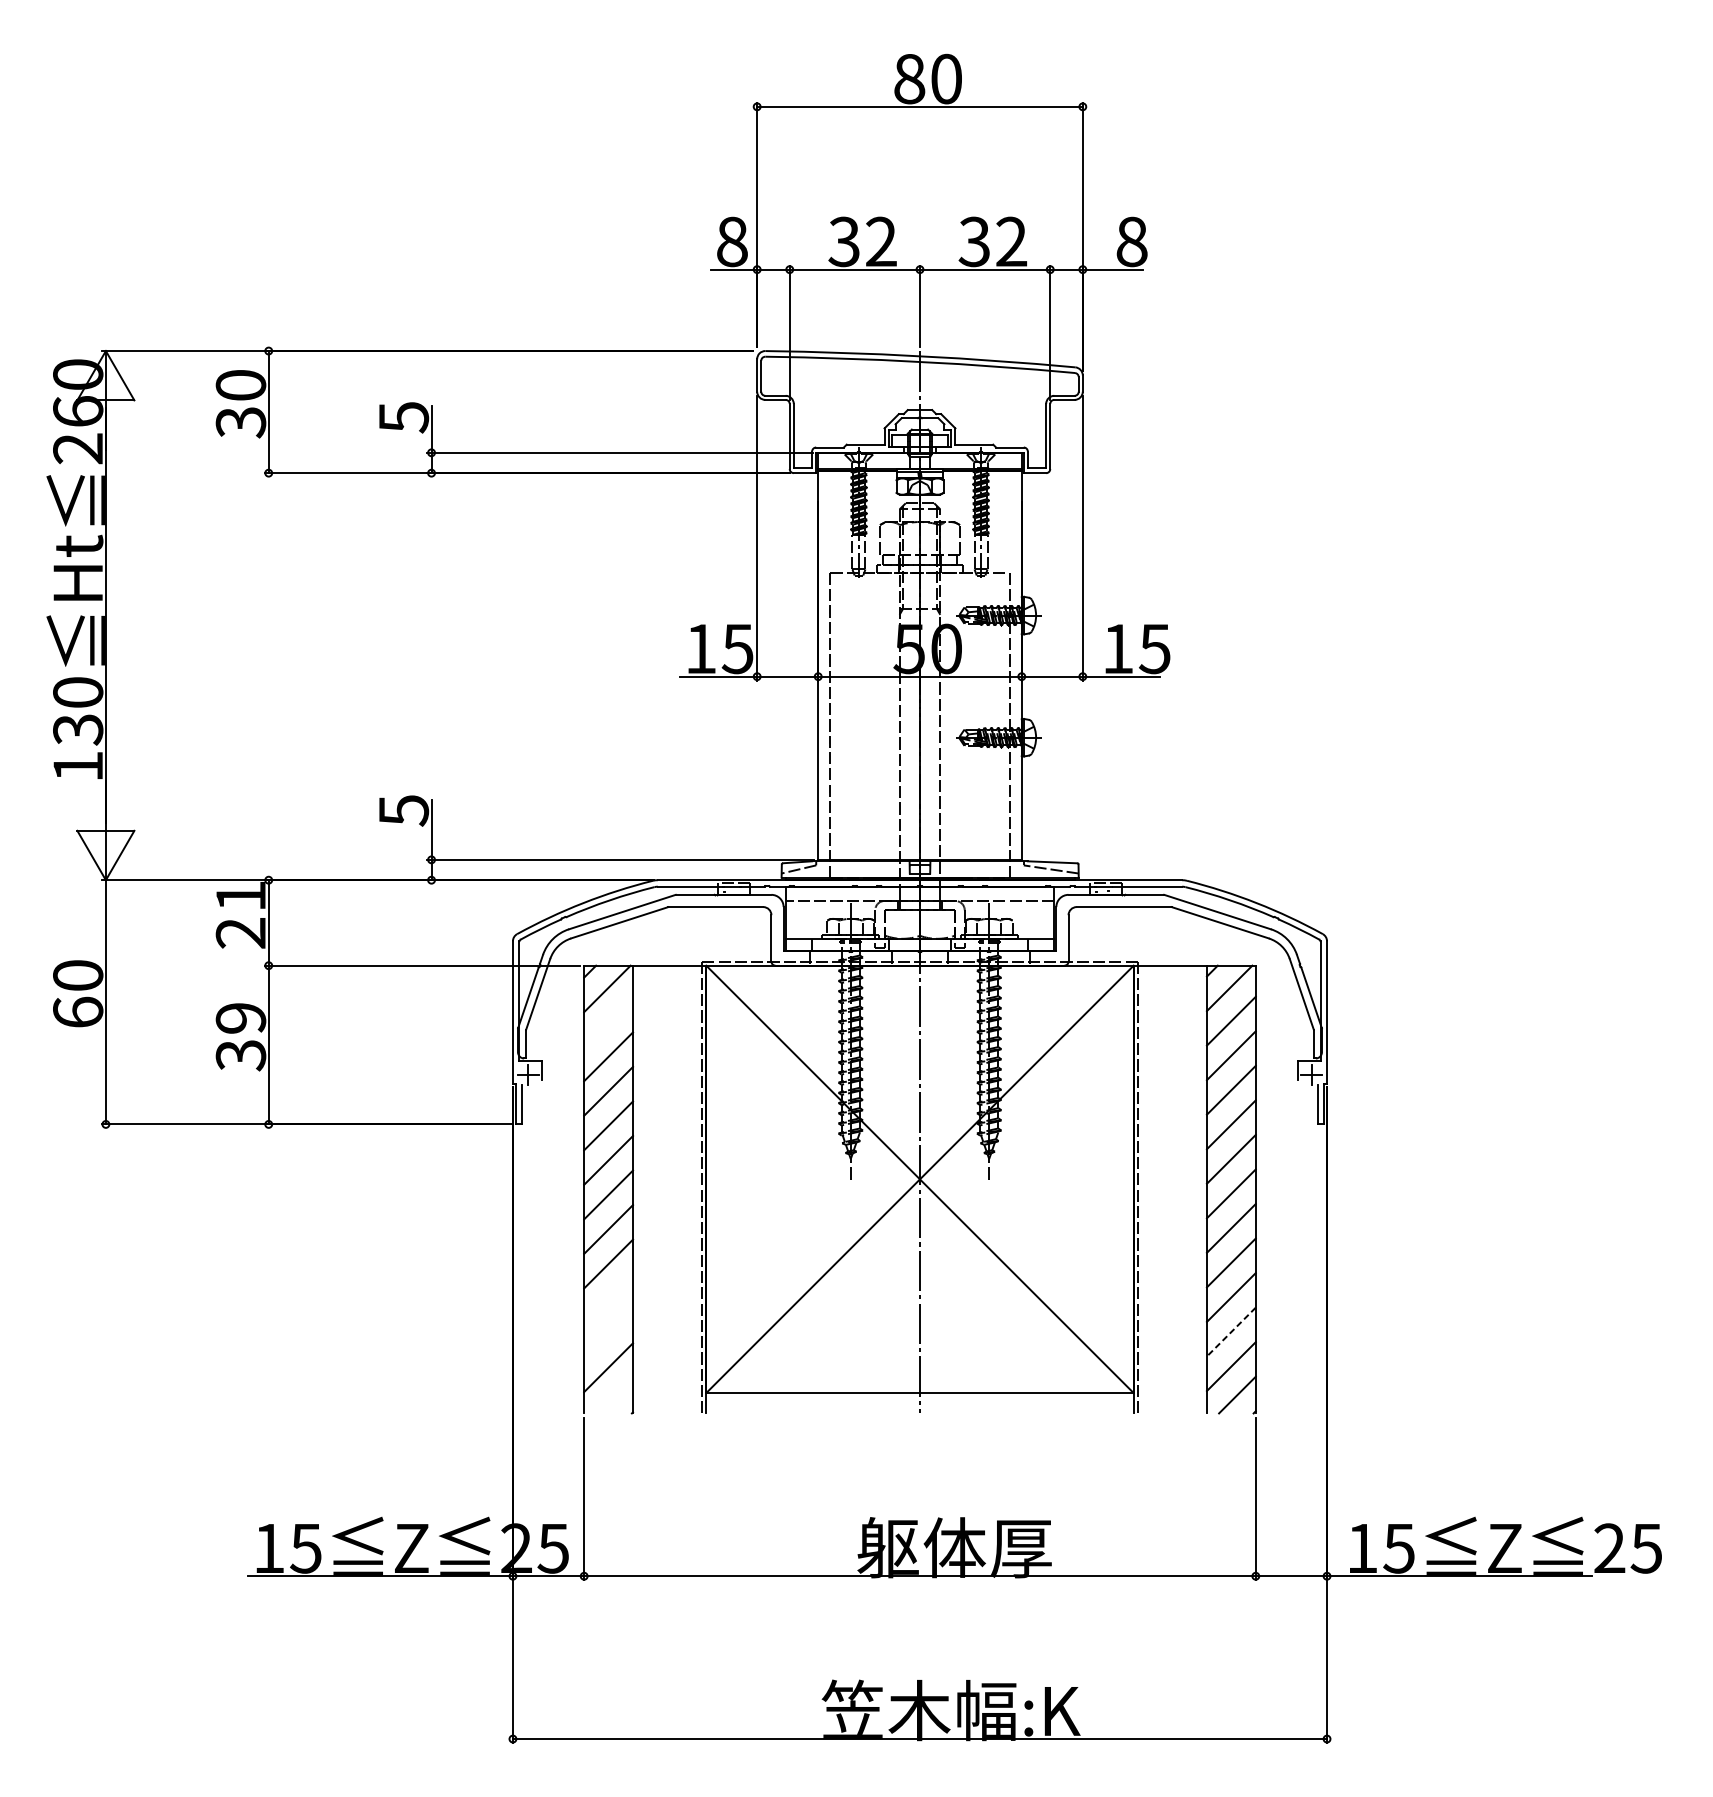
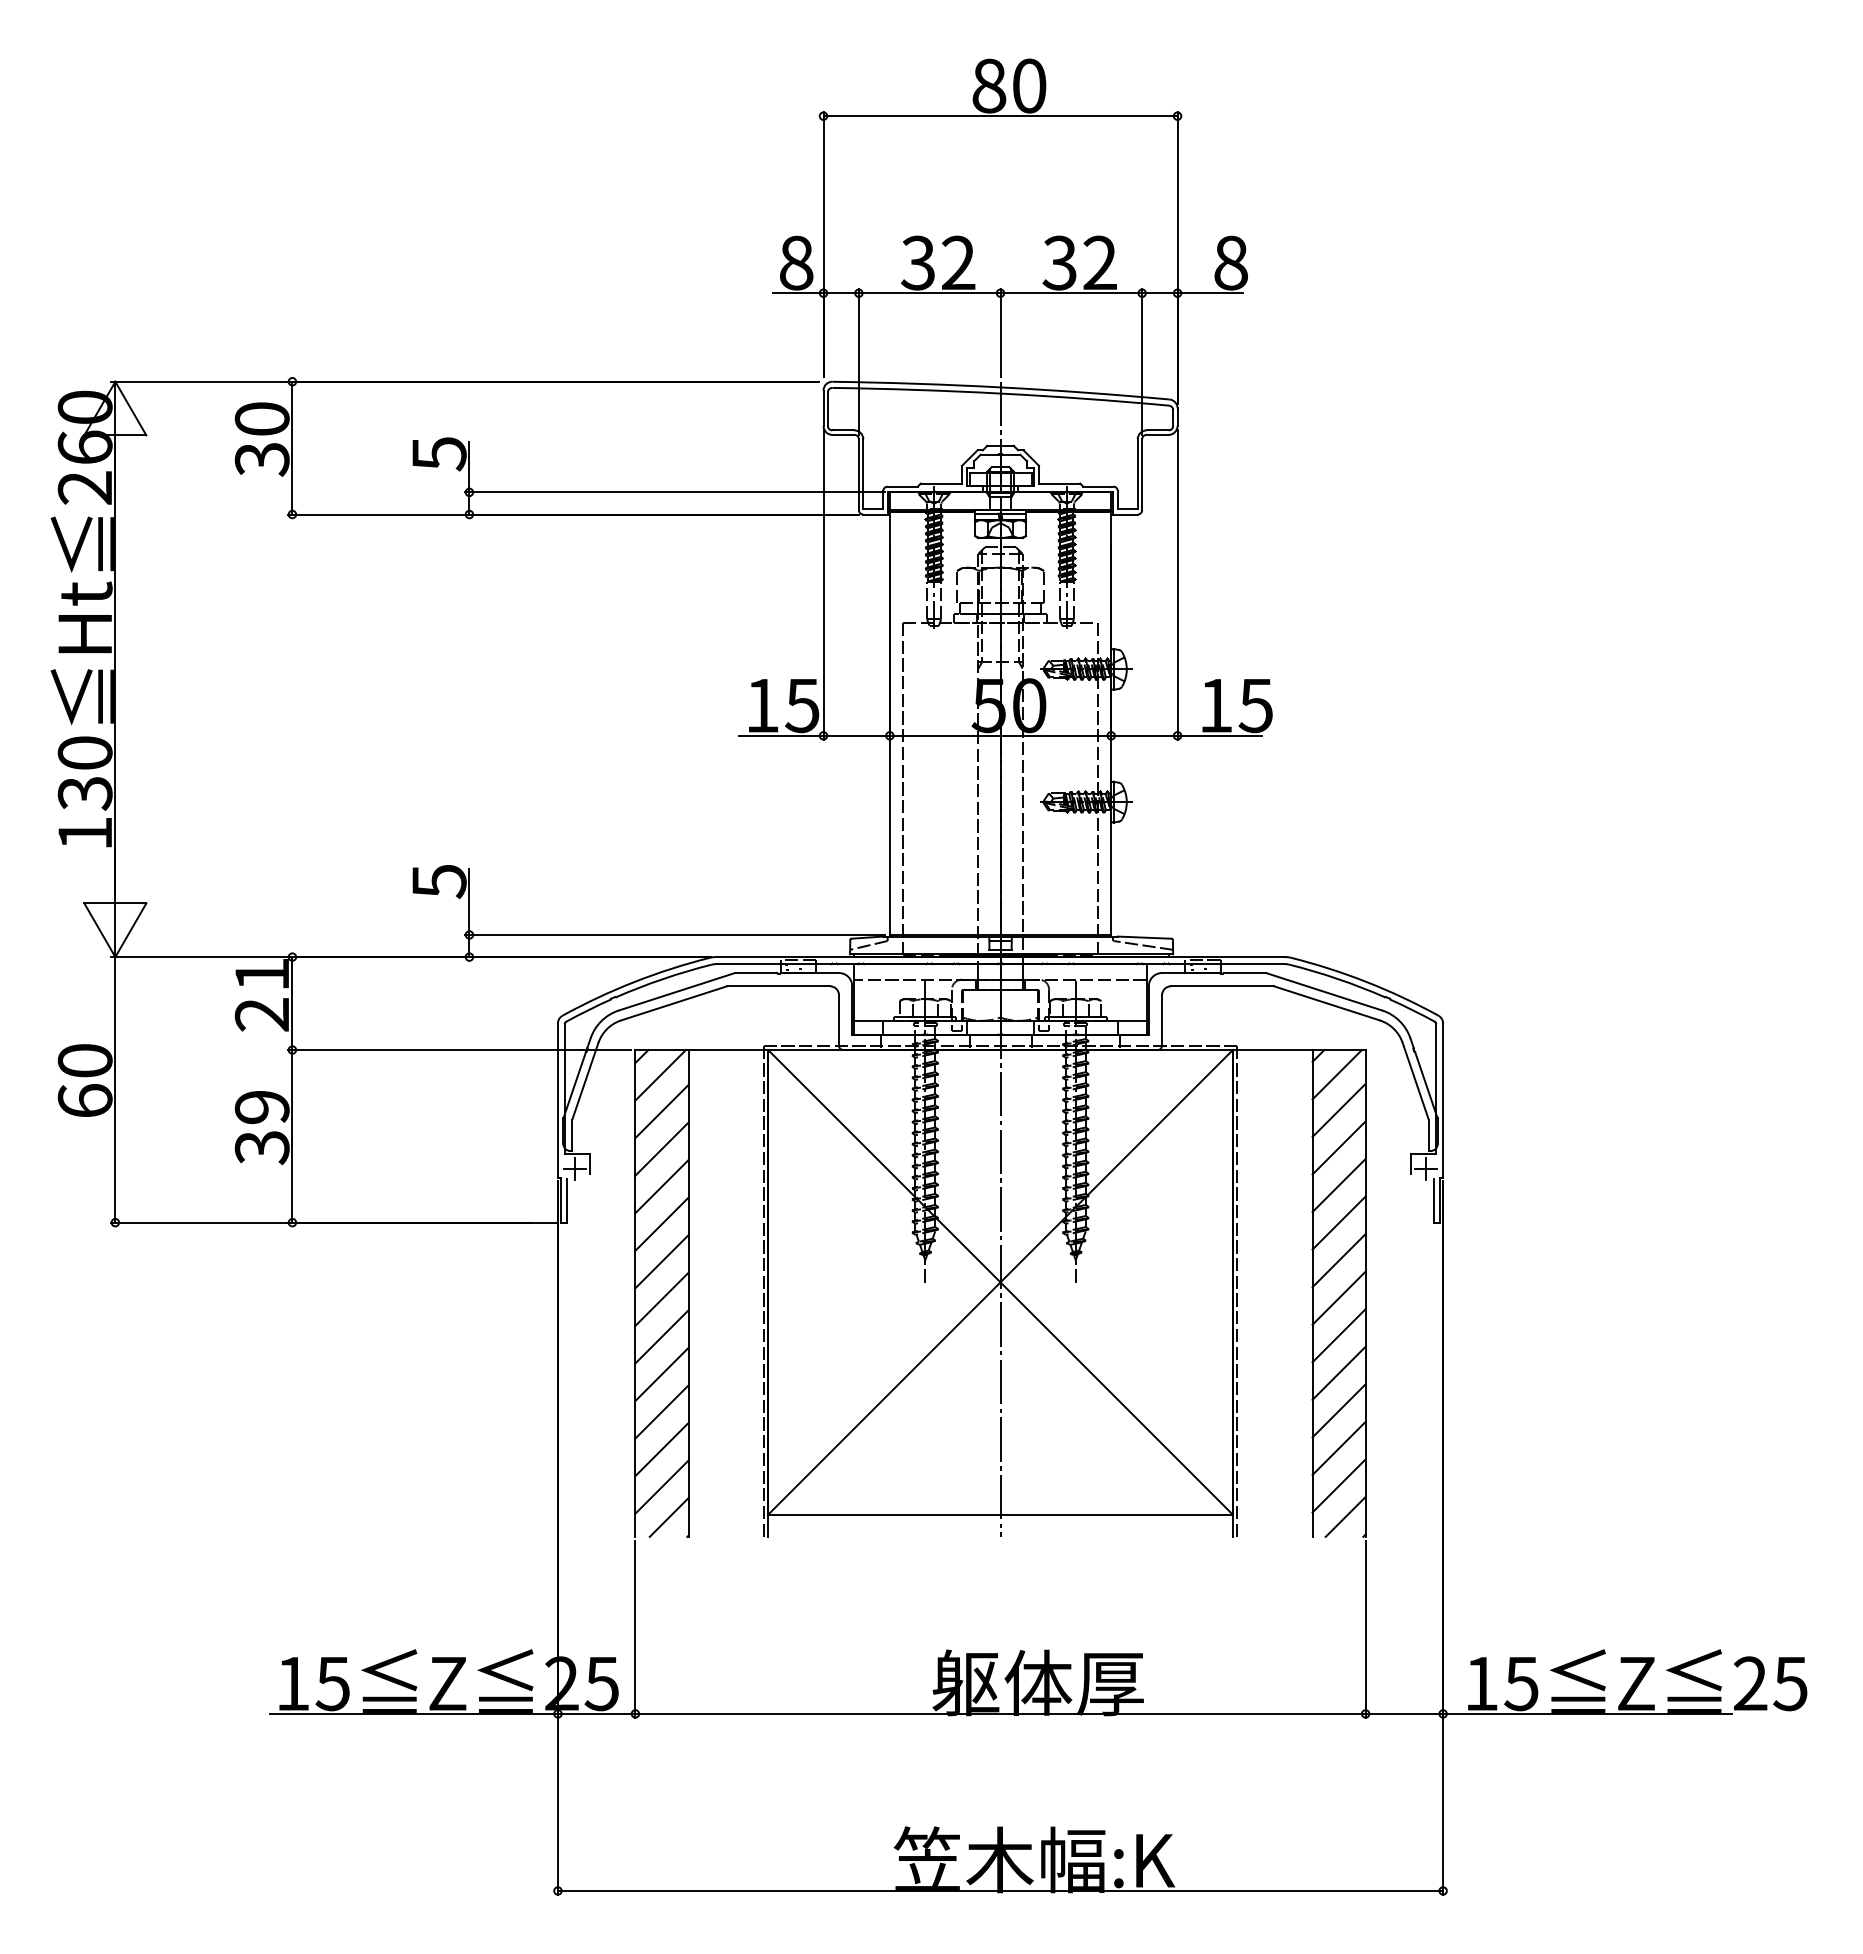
line: (608, 1022) -> (661, 1111), added
line: (608, 1298) -> (661, 1411), added
line: (1231, 1332) -> (1339, 1448), dashed -> solid
line: (608, 1333) -> (661, 1449), added
line: (614, 1395) -> (668, 1517), added

